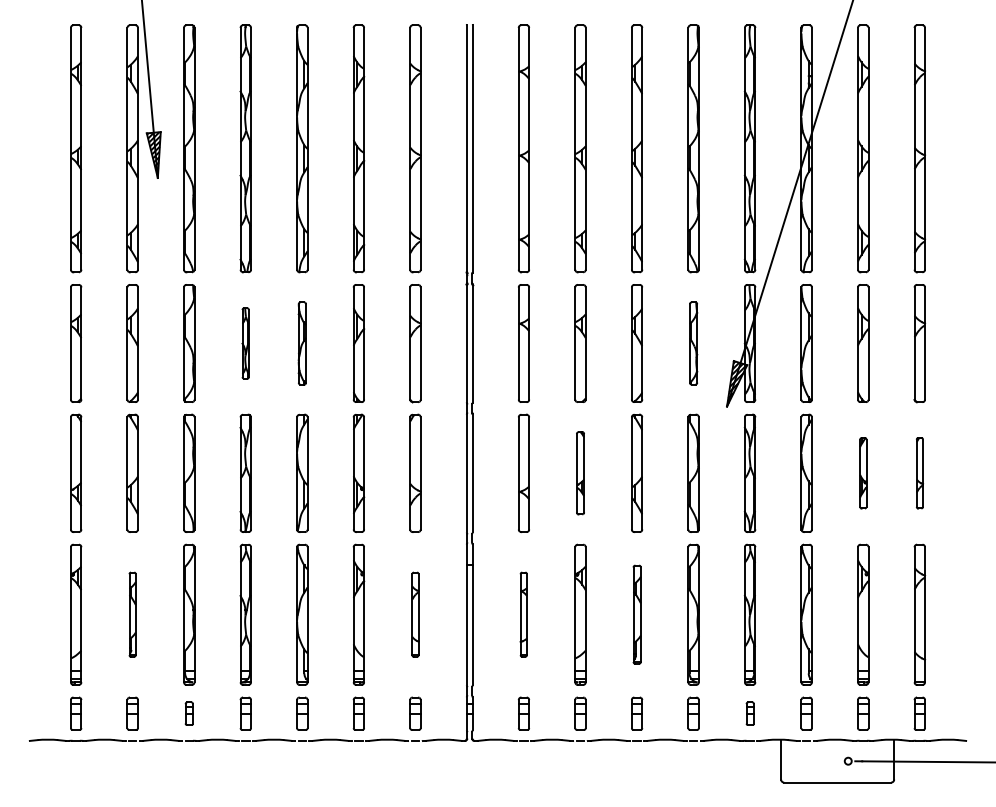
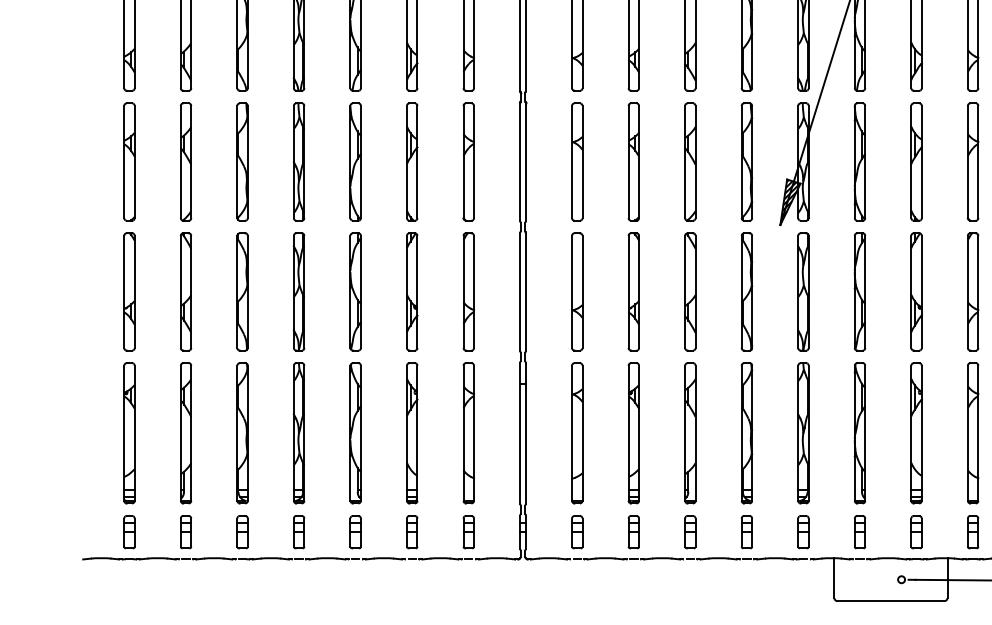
part: (245, 343) -> (298, 162), size x1.67
part: (302, 343) -> (355, 162), size x1.43
part: (693, 343) -> (746, 162), size x1.43
part: (580, 472) -> (633, 291), size x1.43
part: (863, 472) -> (916, 291), size x1.67
part: (919, 472) -> (972, 291), size x1.67
part: (132, 614) -> (185, 433), size x1.67
part: (415, 614) -> (468, 433), size x1.67
part: (523, 614) -> (576, 433), size x1.67
part: (637, 614) -> (690, 433), size x1.43
part: (189, 713) -> (242, 532), size x1.43
part: (750, 713) -> (803, 532), size x1.43

